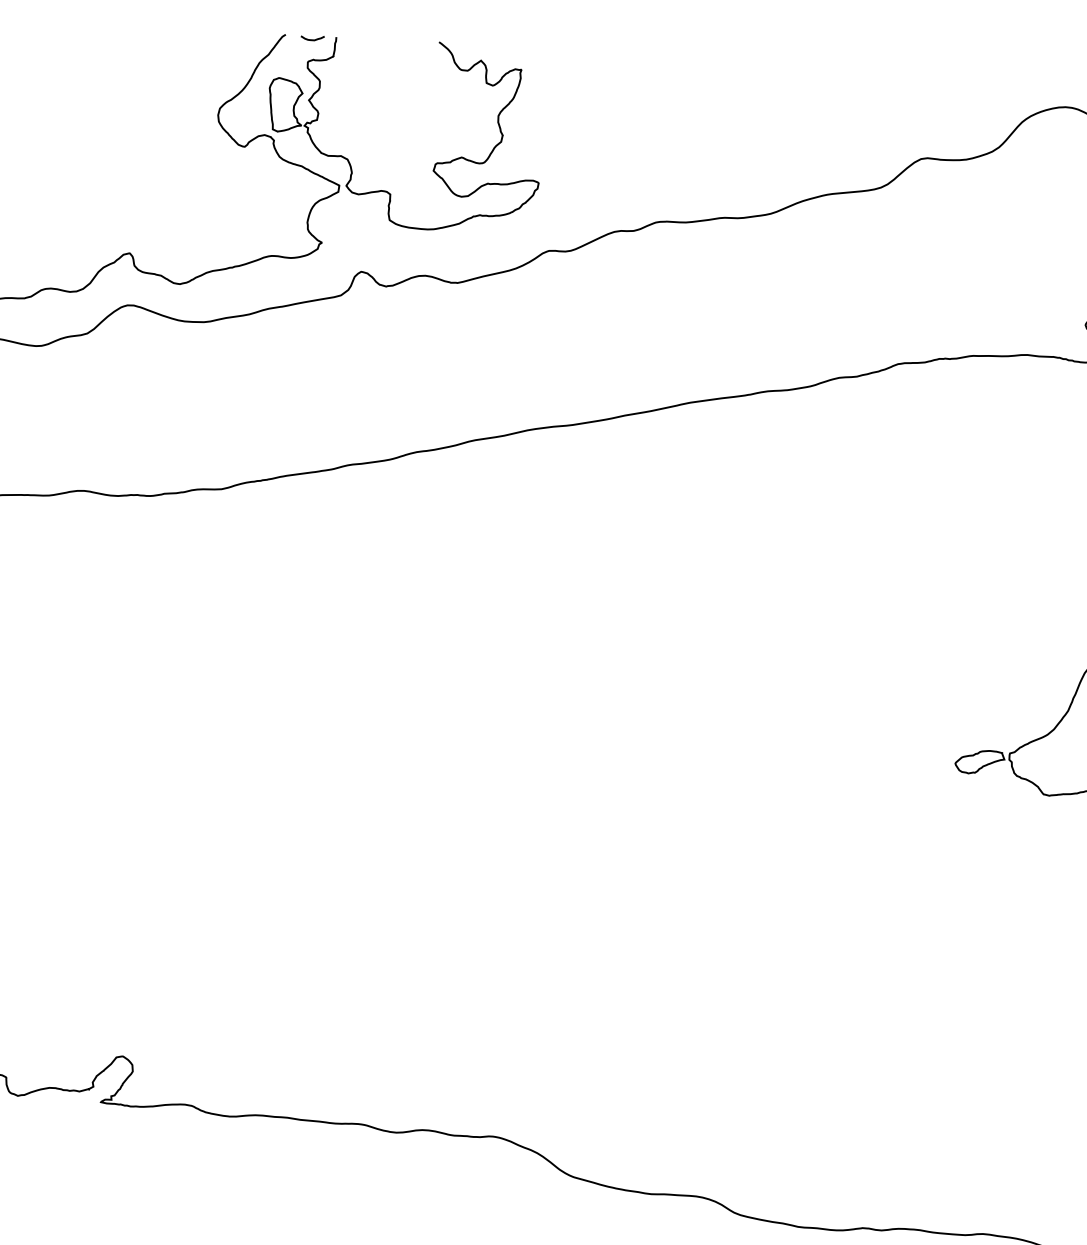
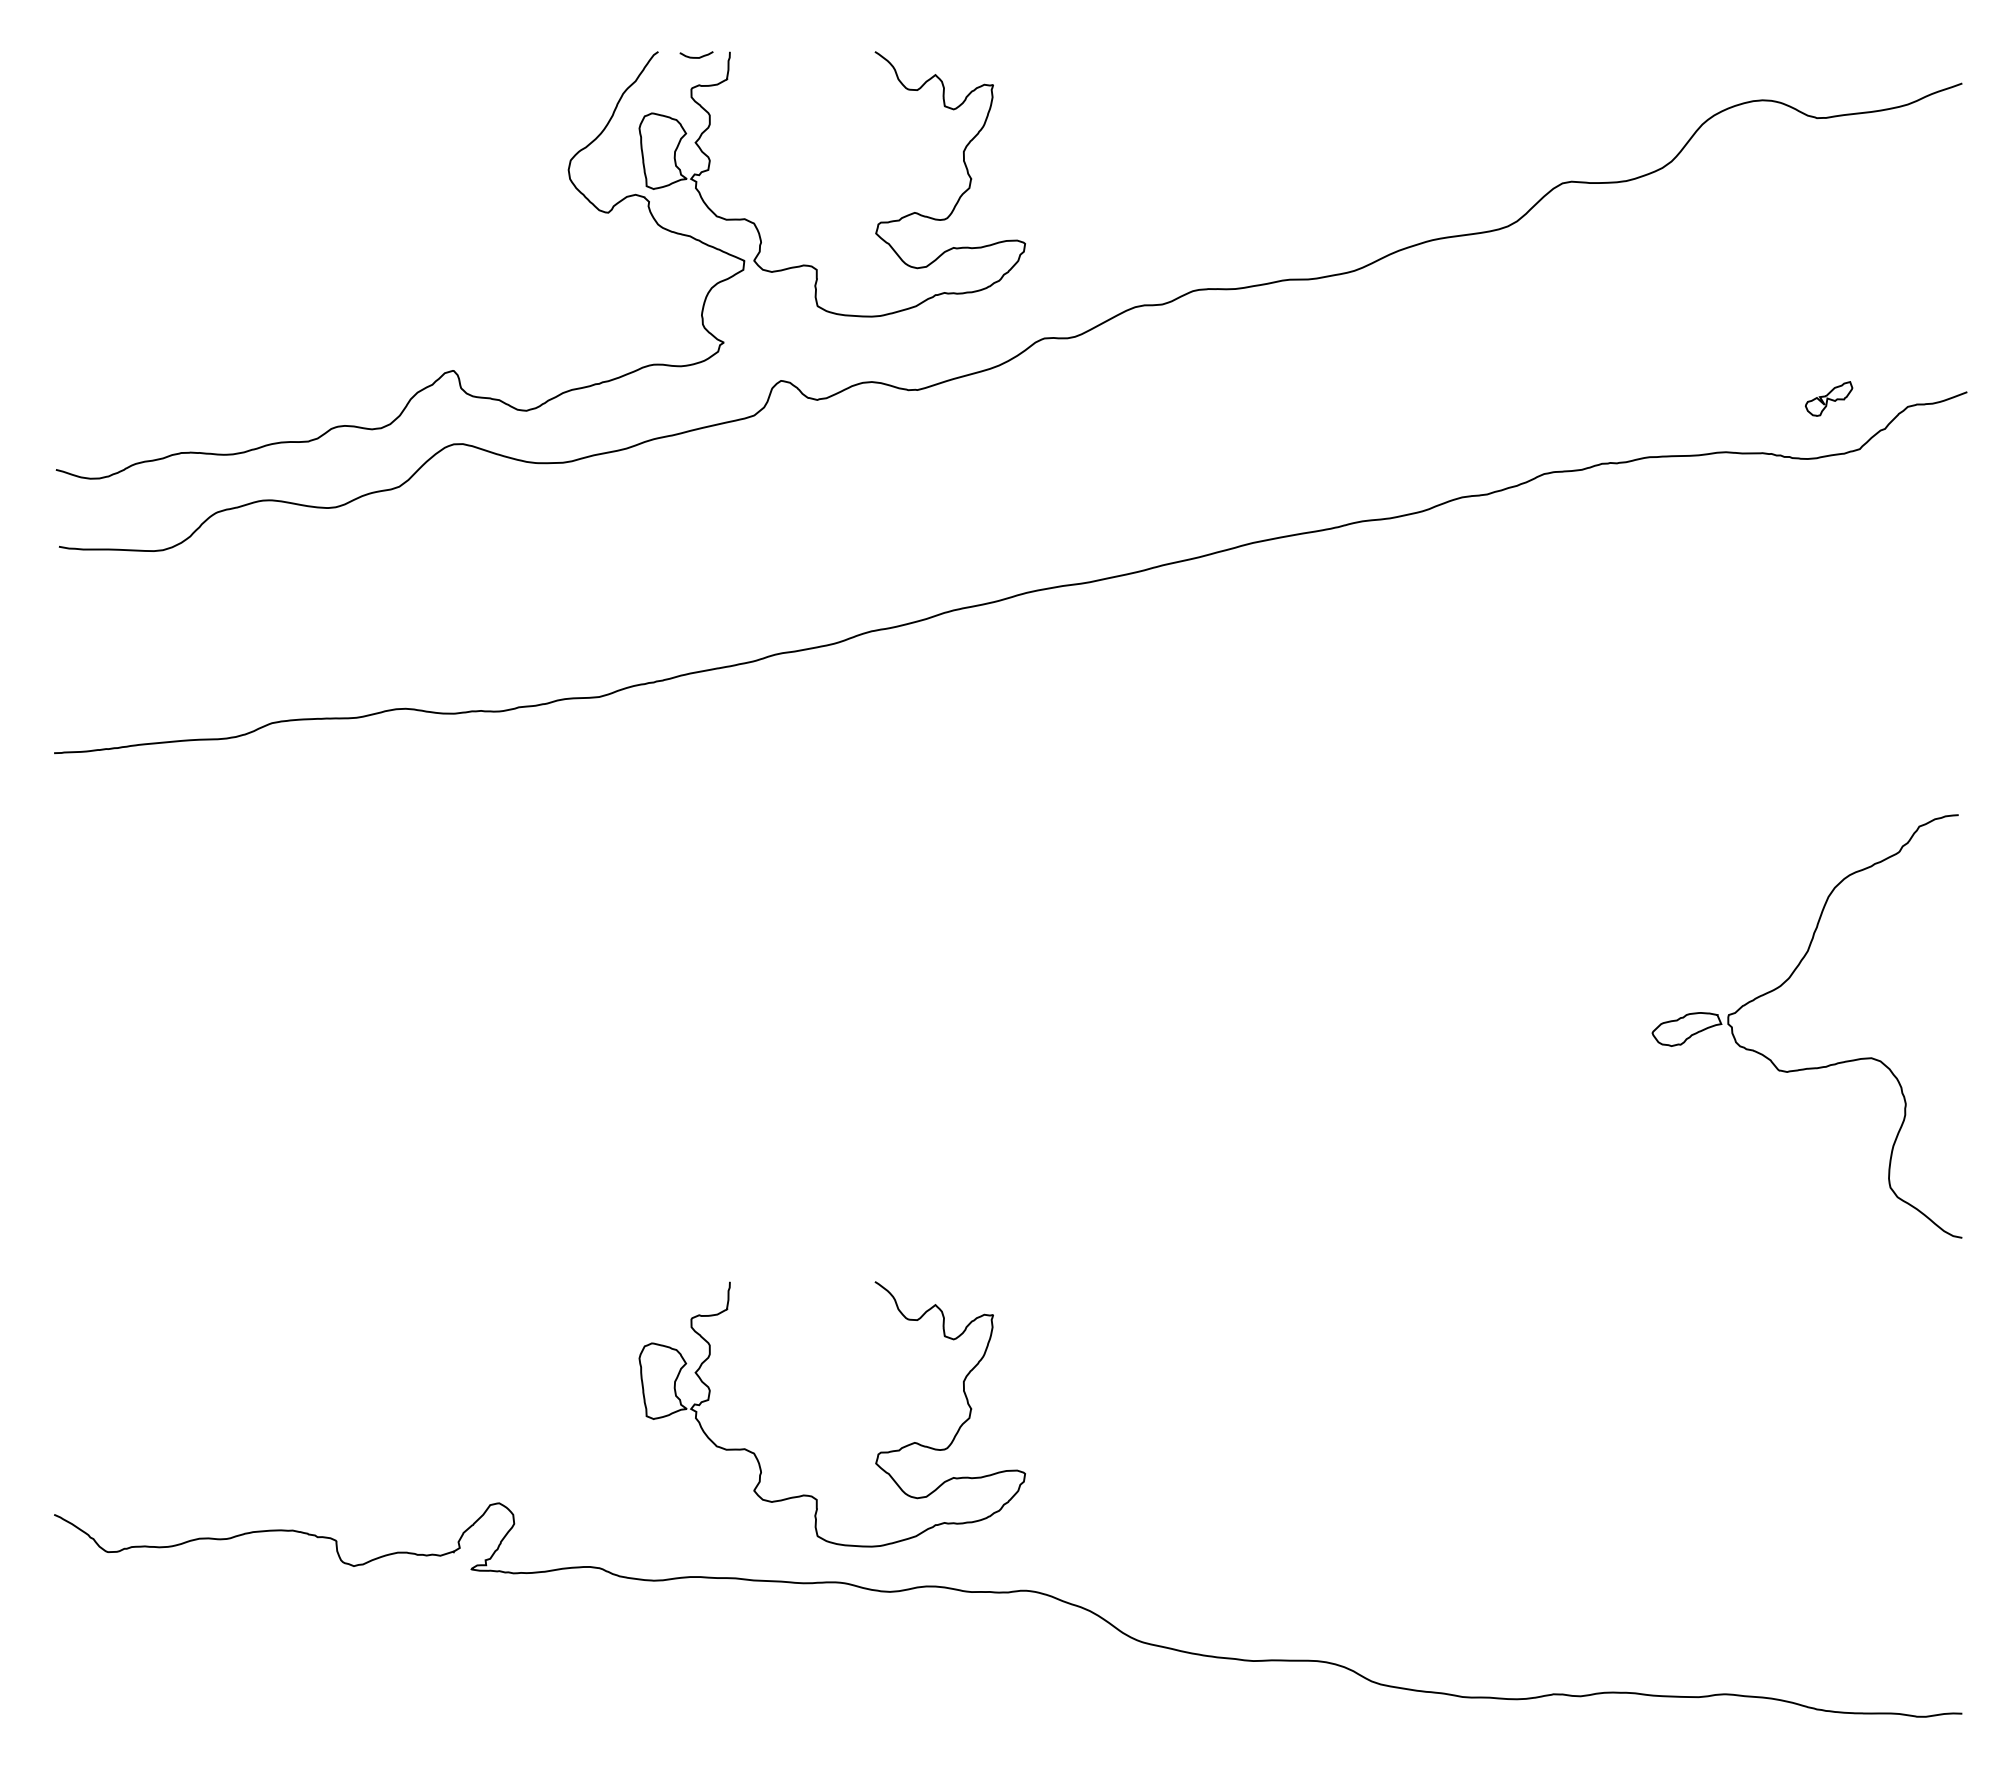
part: (392, 1034) -> (877, 1453), added

